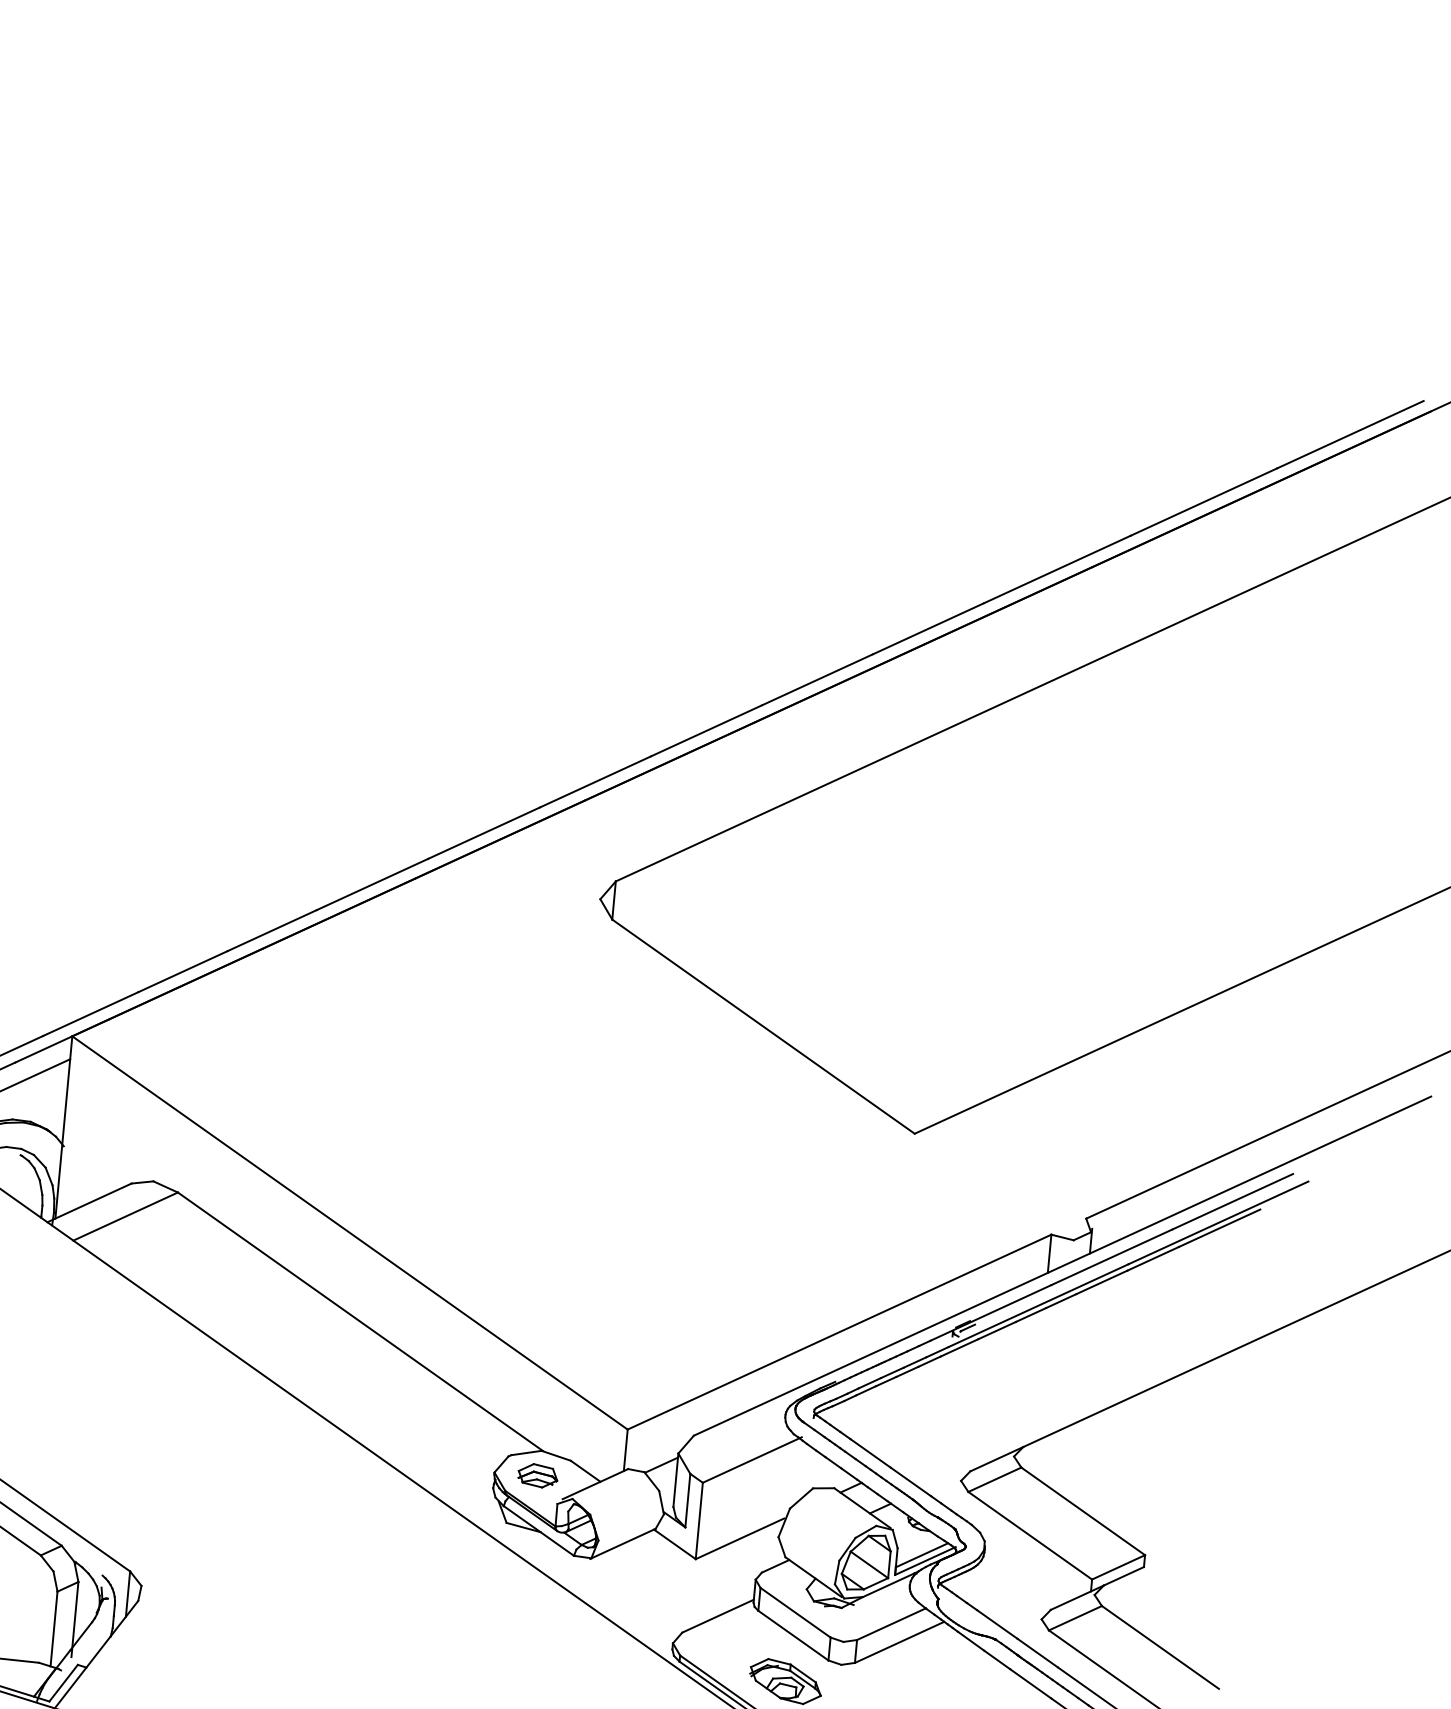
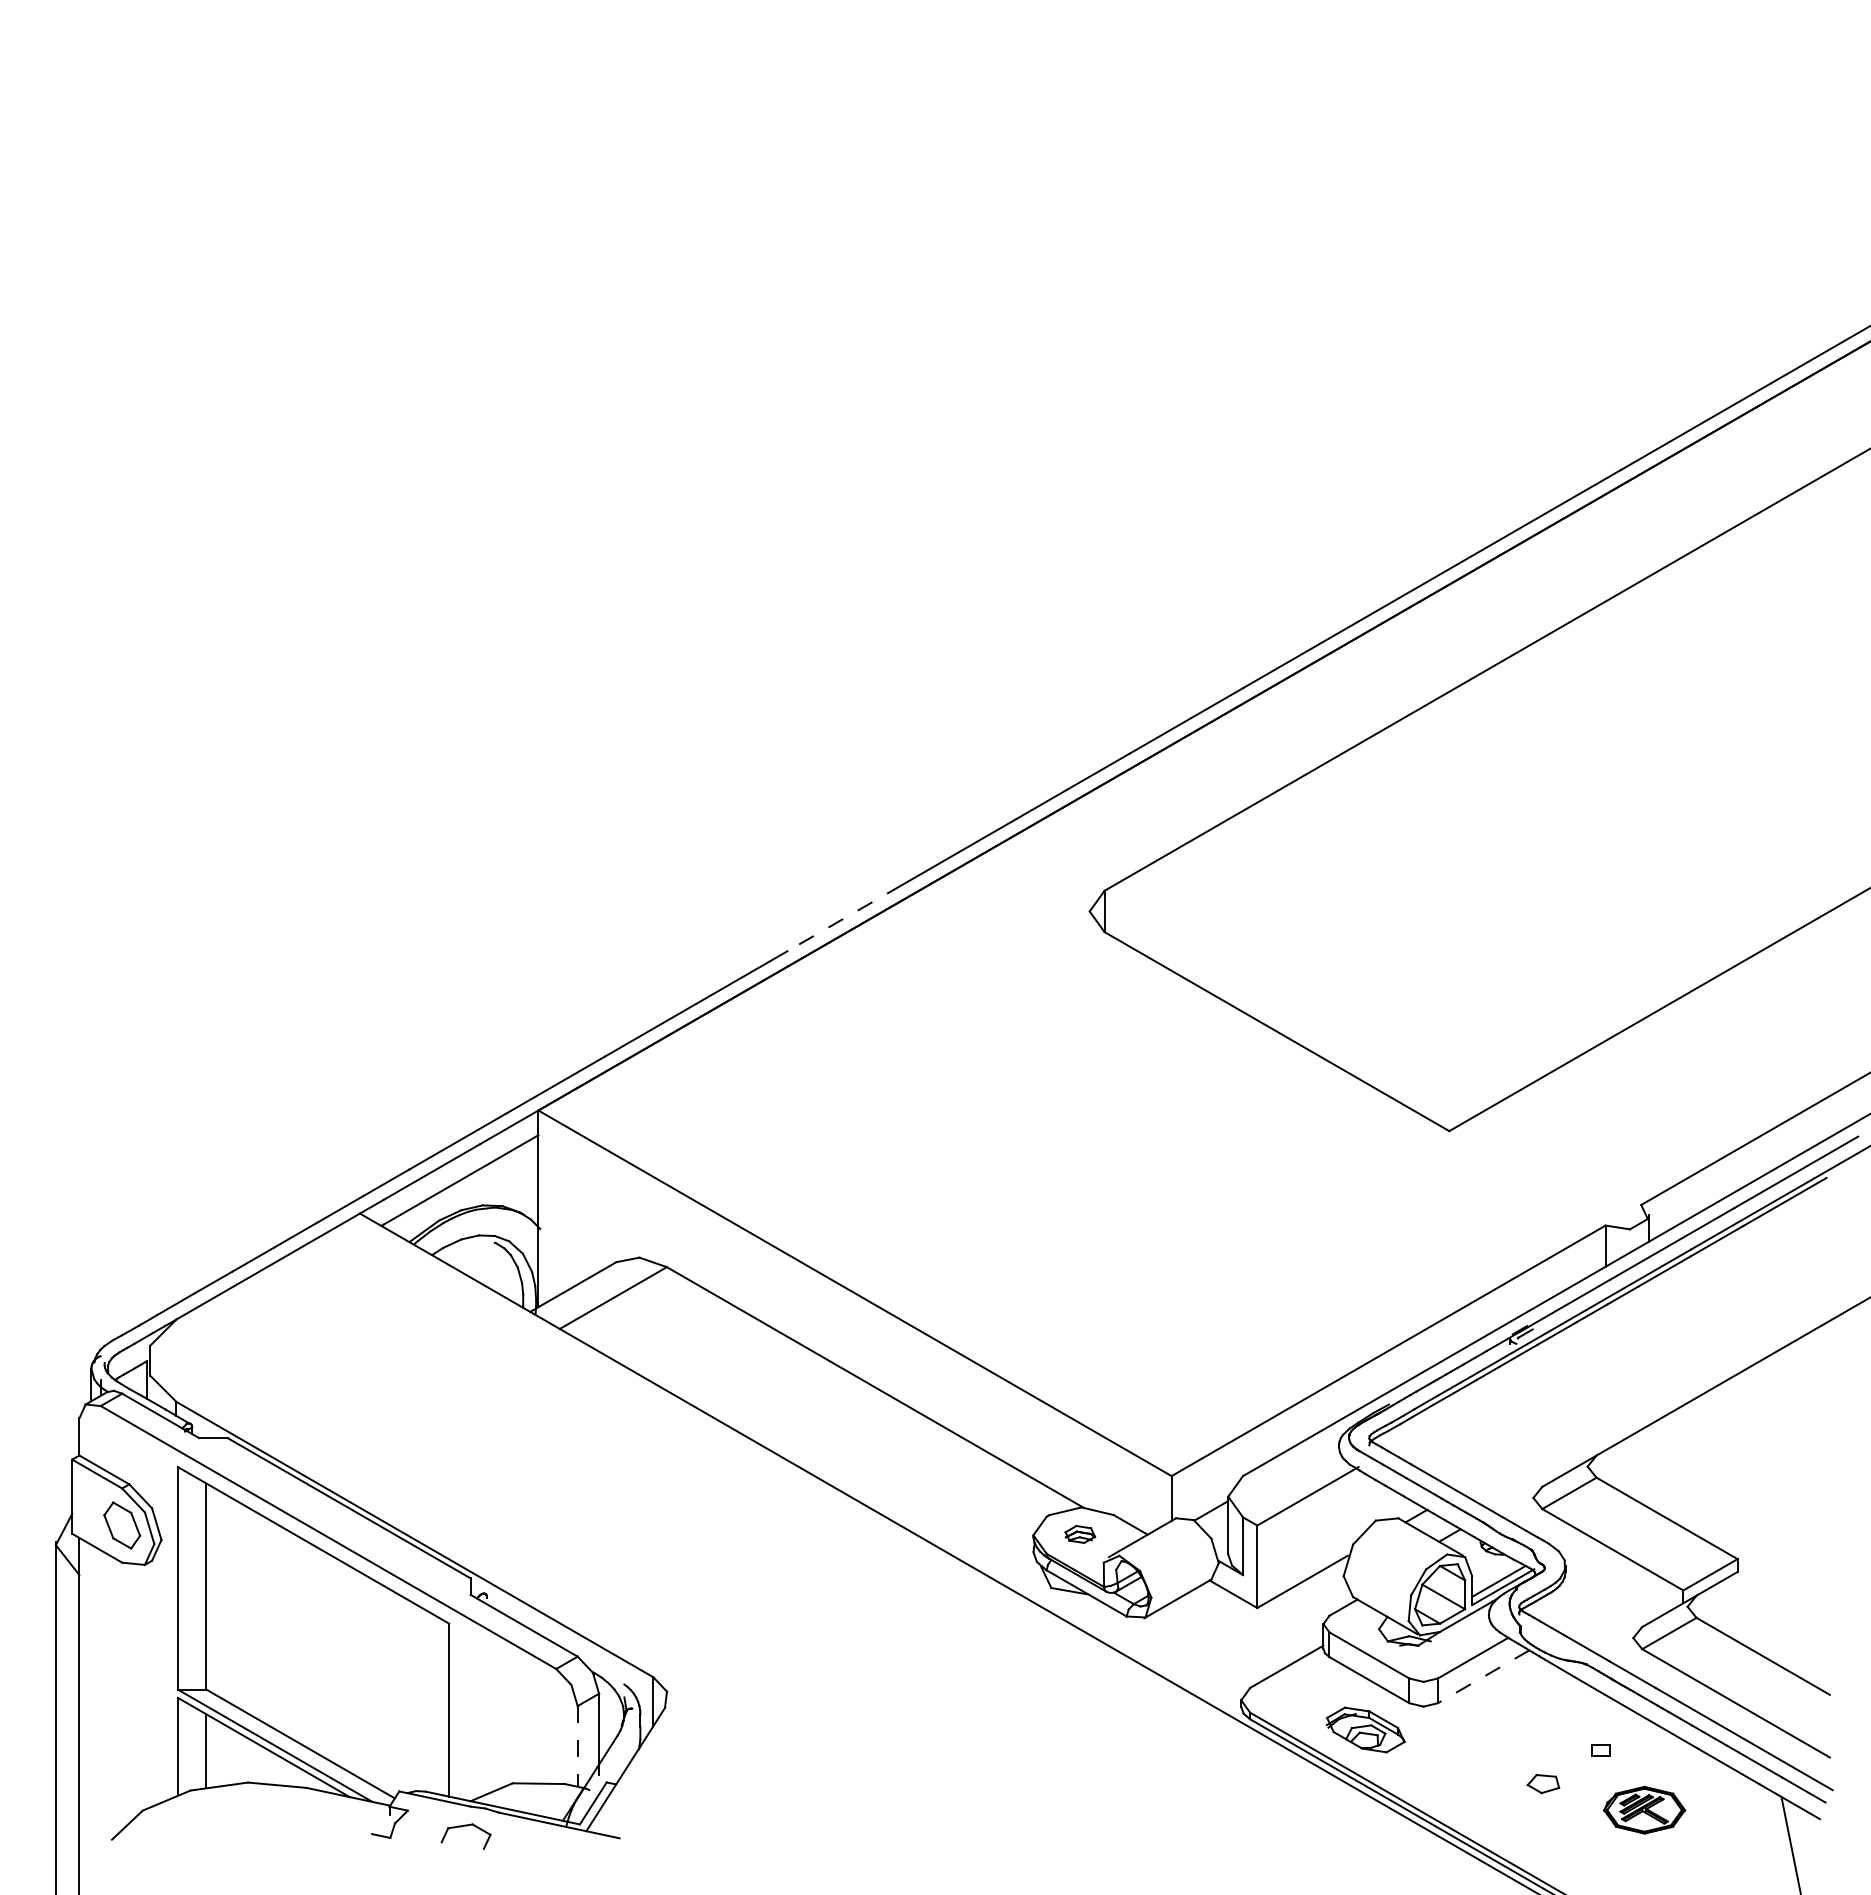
line: (372, 884) -> (844, 918), solid -> dashed
part: (538, 1475) -> (1080, 1534), size x0.7
line: (53, 1629) -> (577, 1746), solid -> dashed
line: (899, 1642) -> (1483, 1676), solid -> dashed

